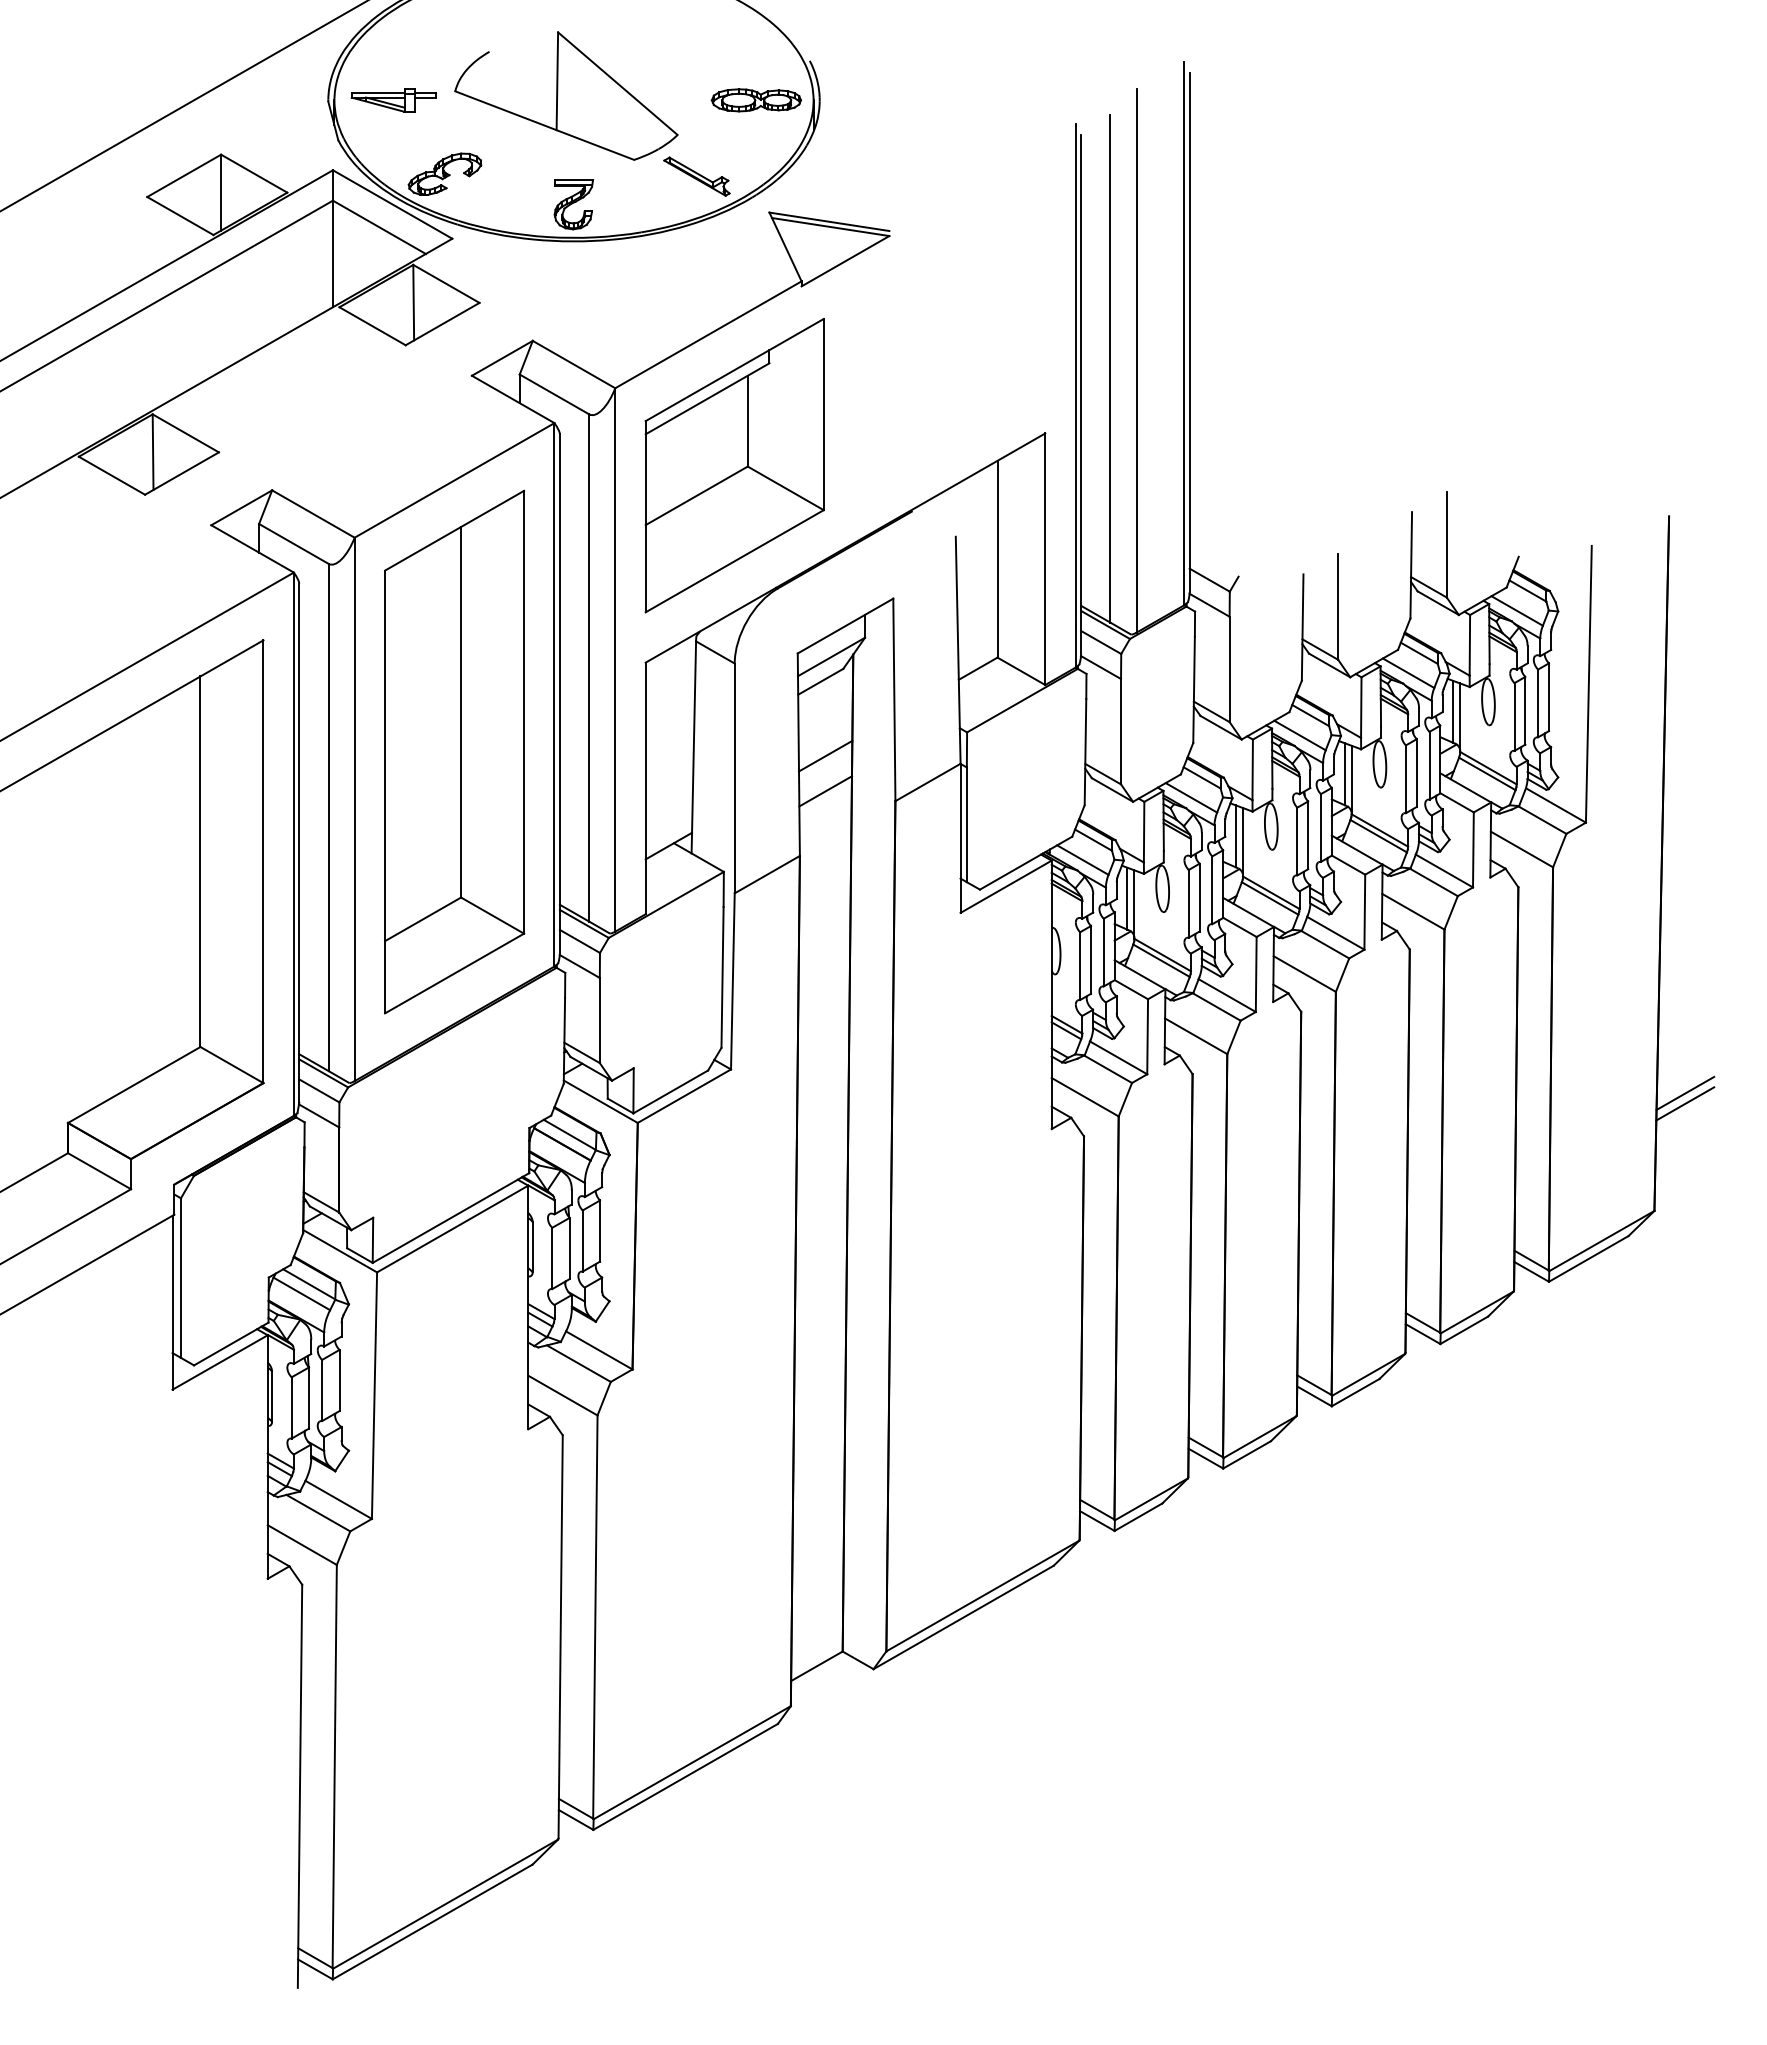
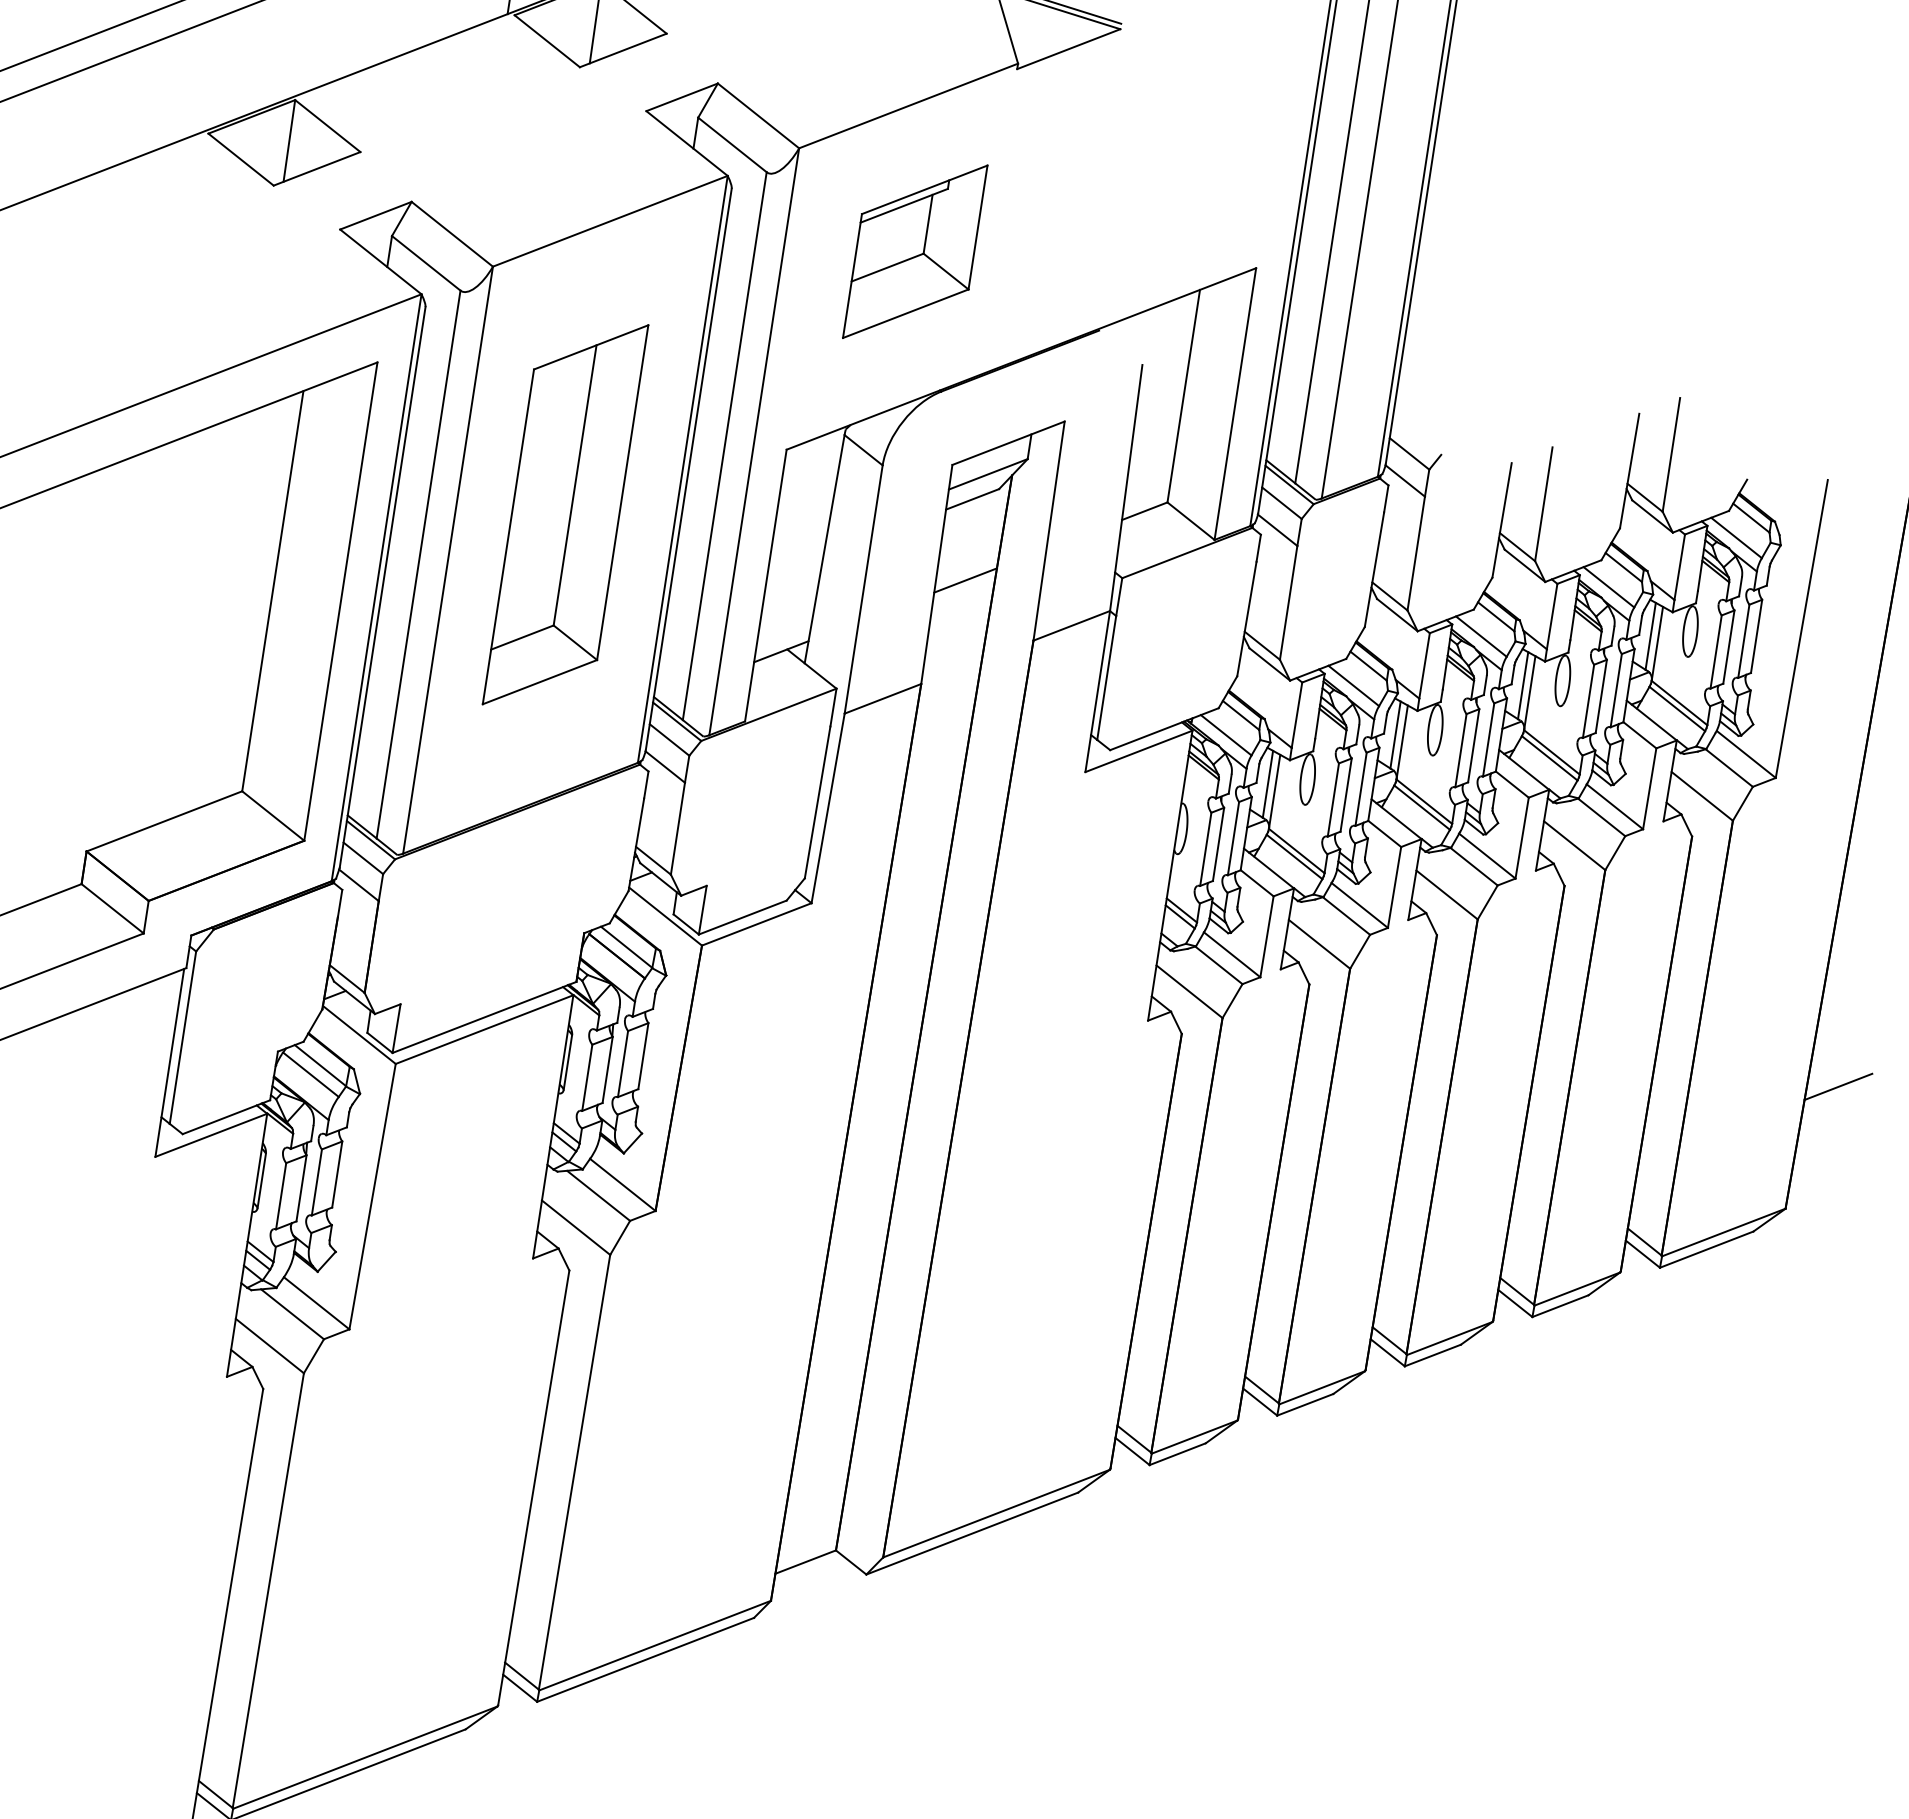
part: (734, 465) -> (915, 251), size x0.6
part: (454, 751) -> (565, 514), size x0.7
line: (825, 791) -> (959, 618), removed
line: (1685, 1103) -> (1836, 1097), removed

